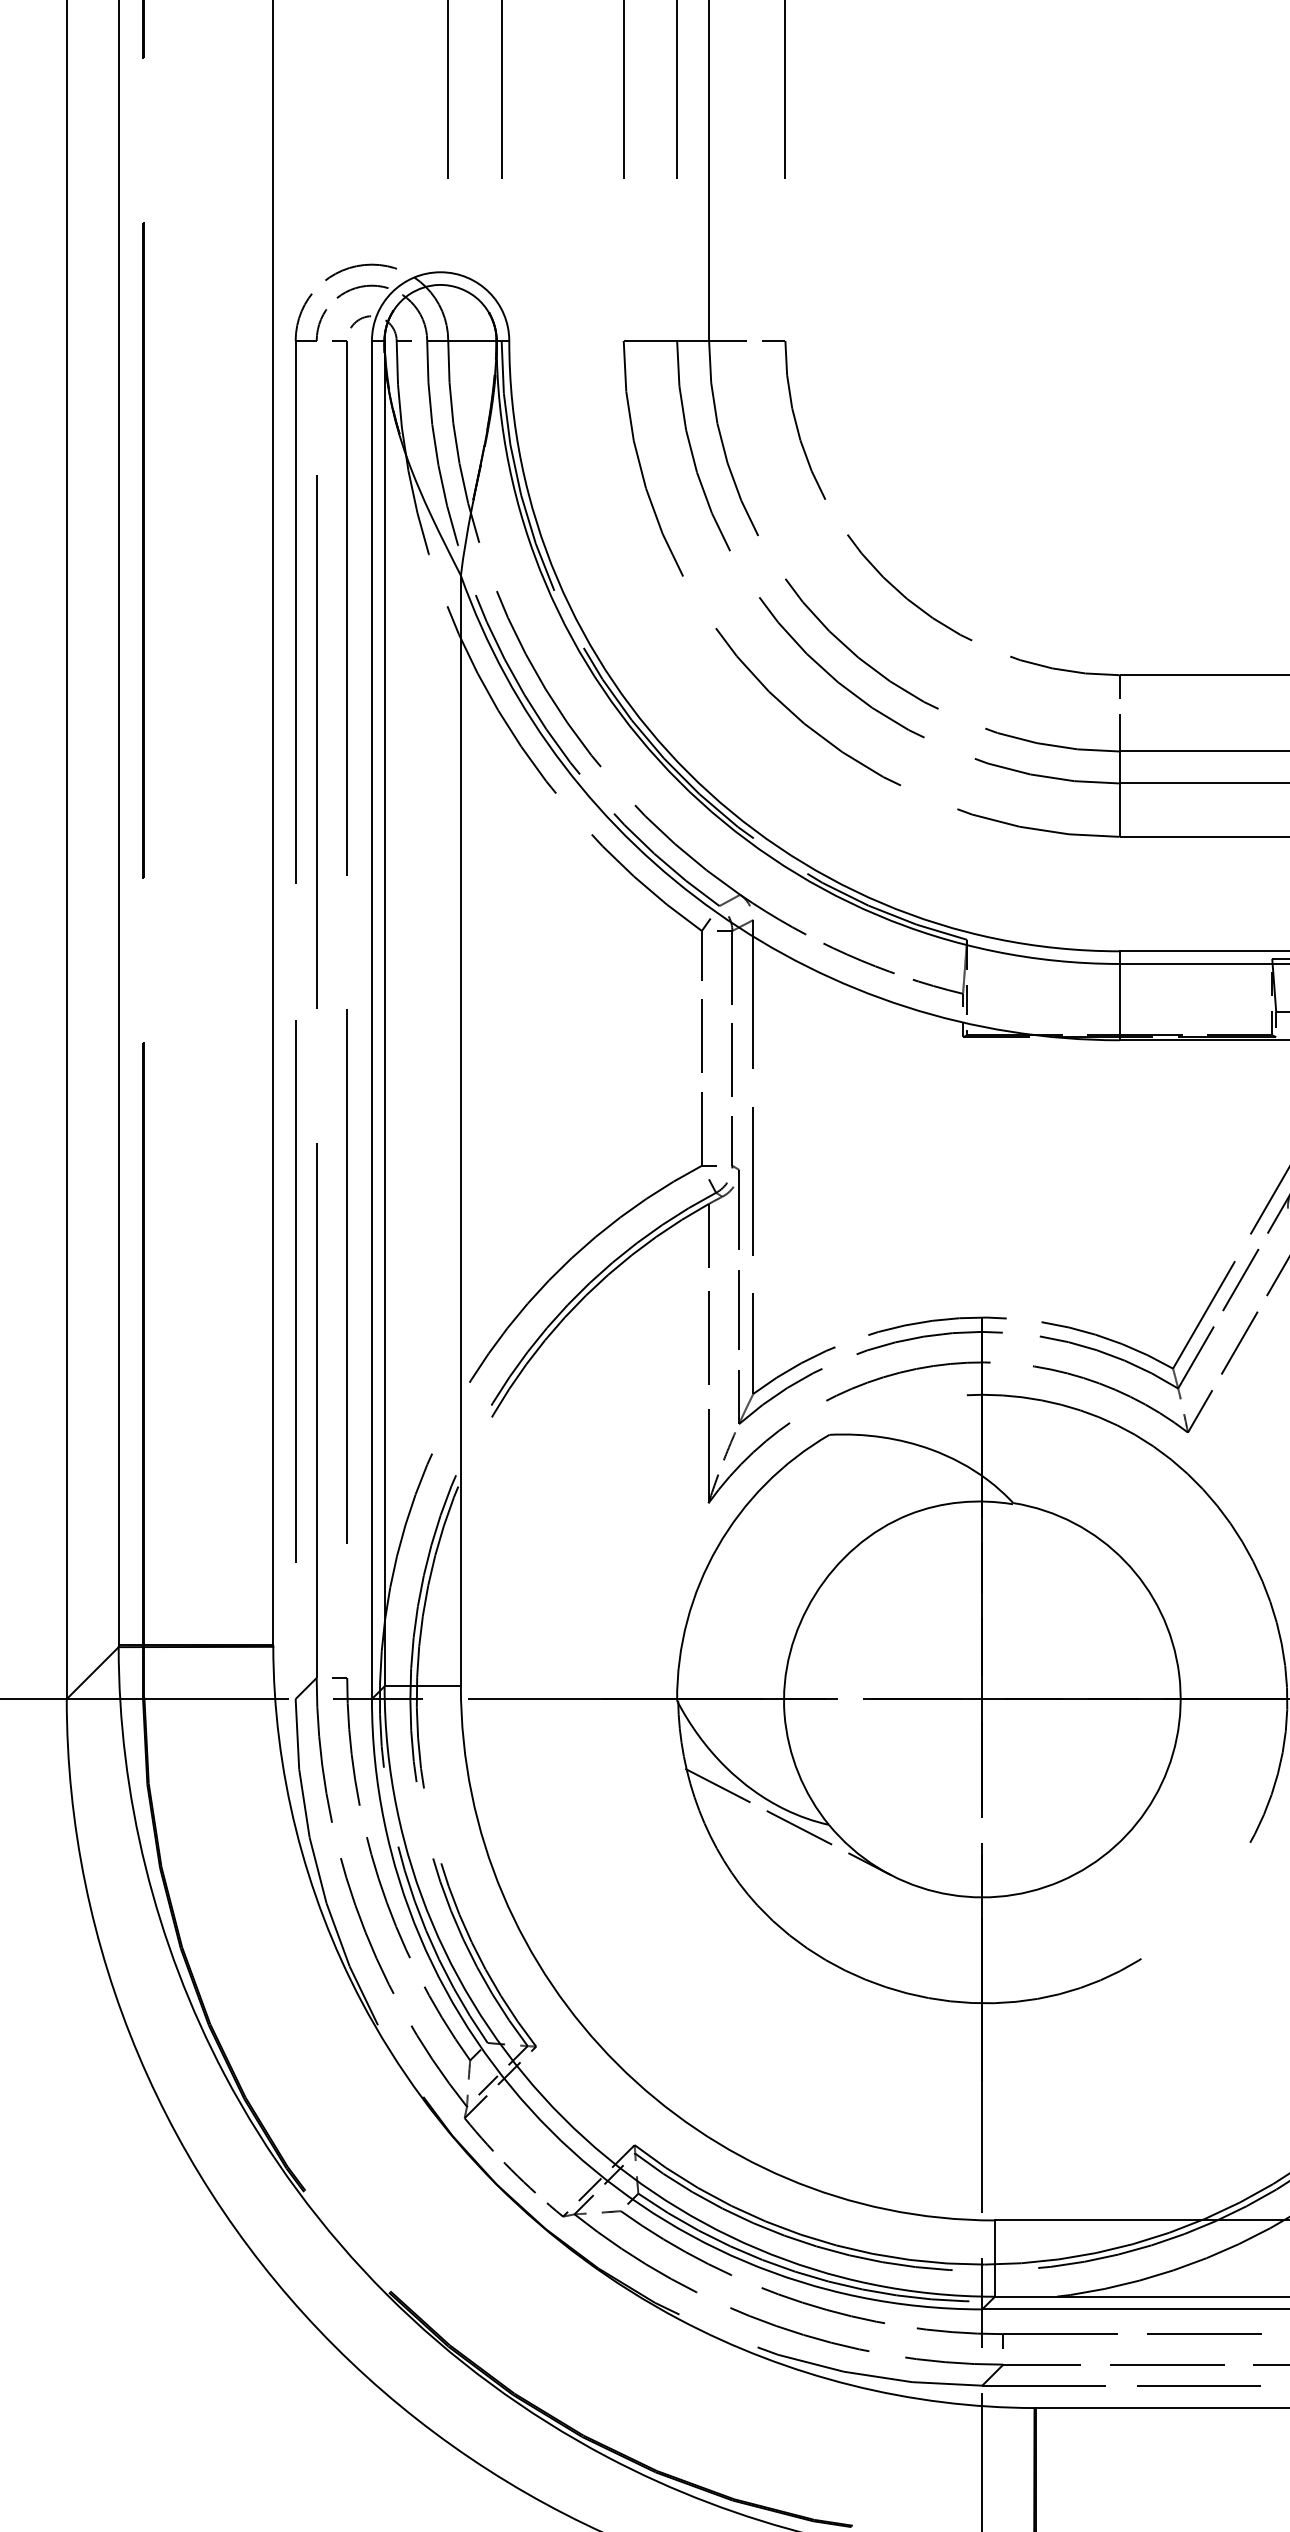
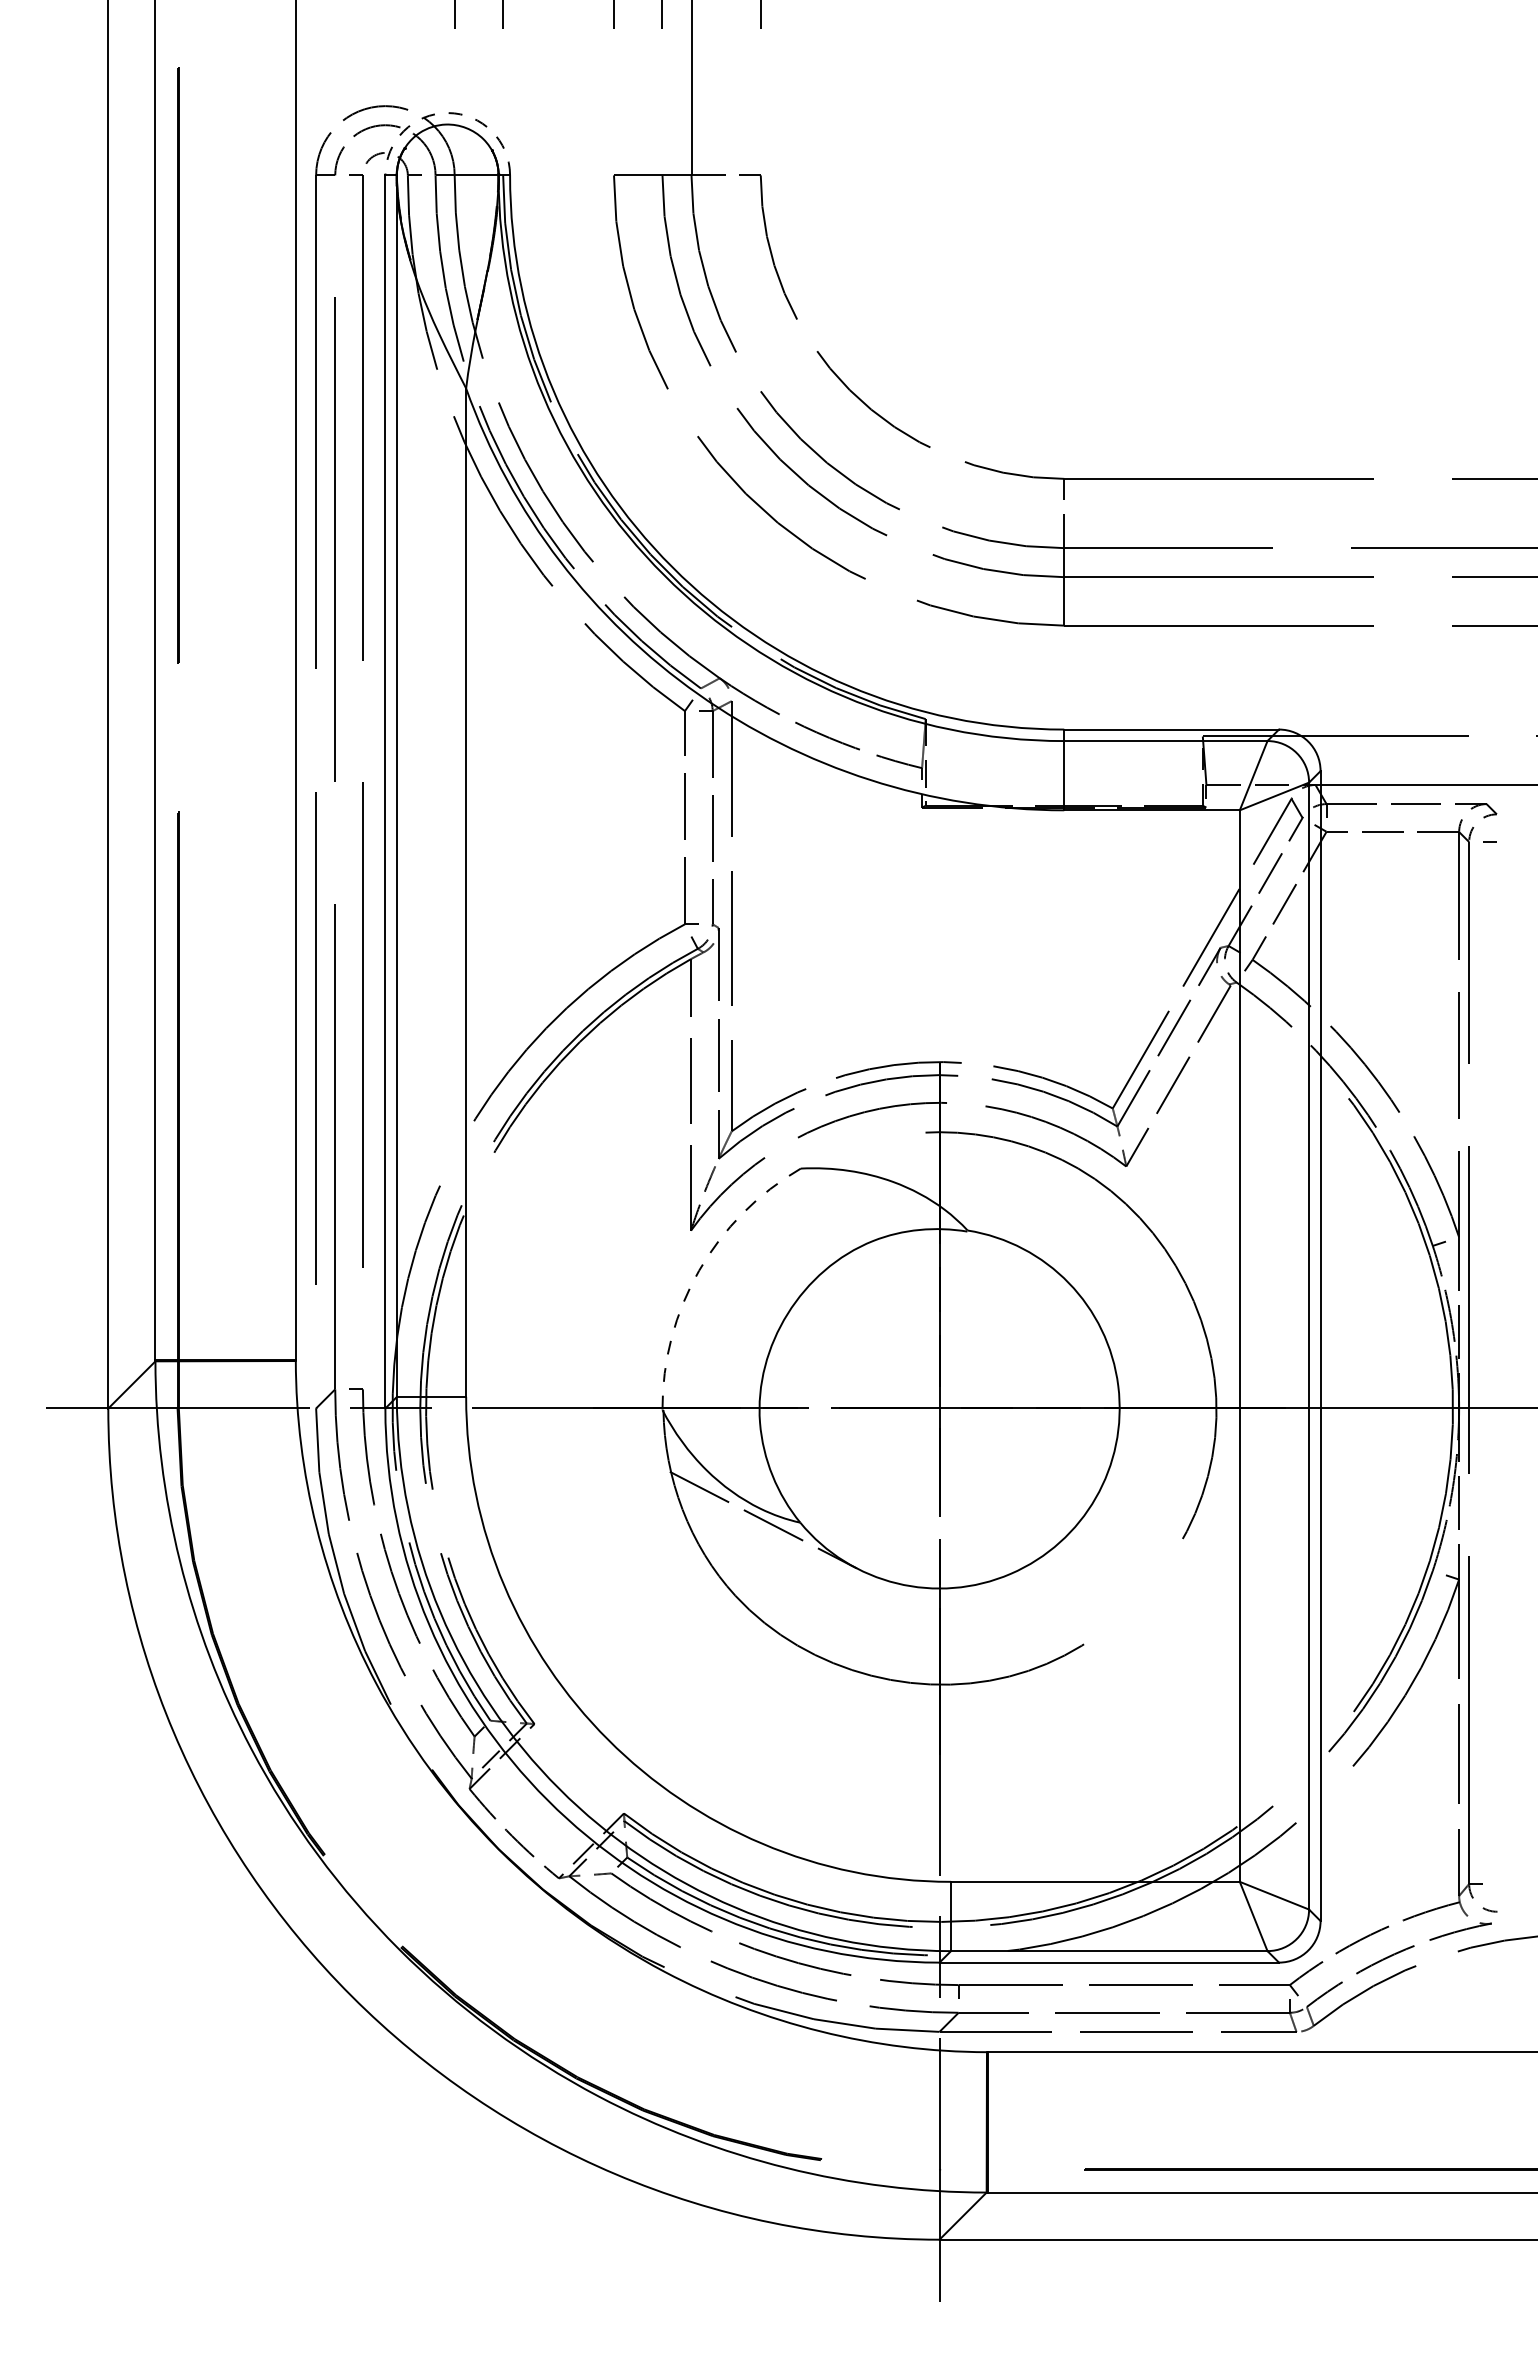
arc: (440, 272) -> (447, 113), solid -> dashed
arc: (717, 1547) -> (699, 1270), solid -> dashed

